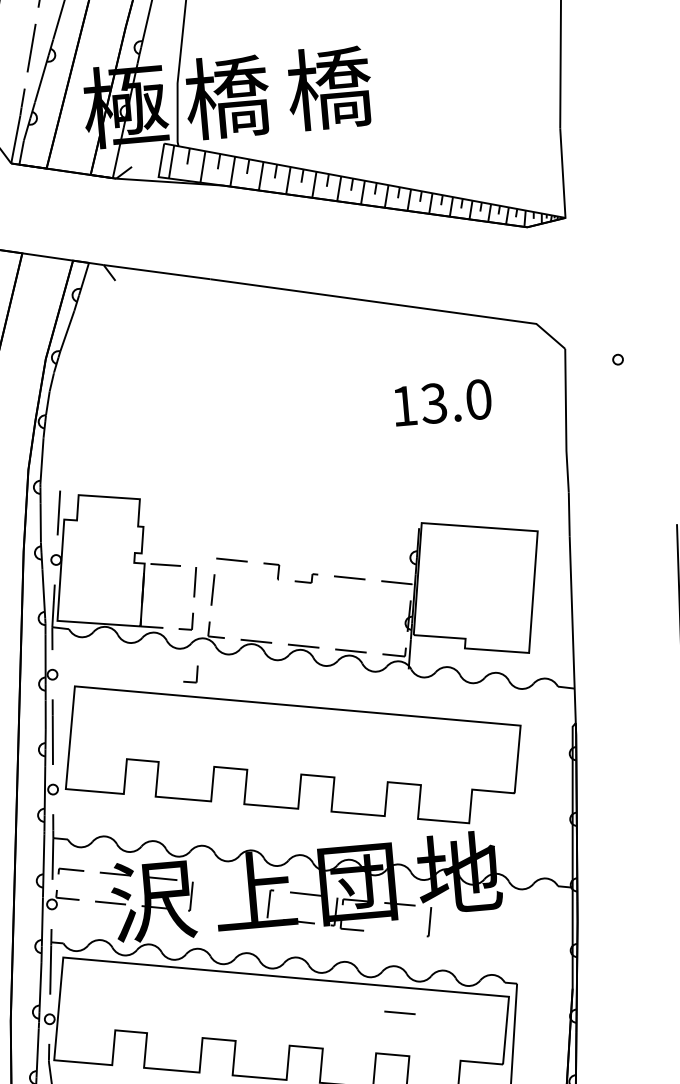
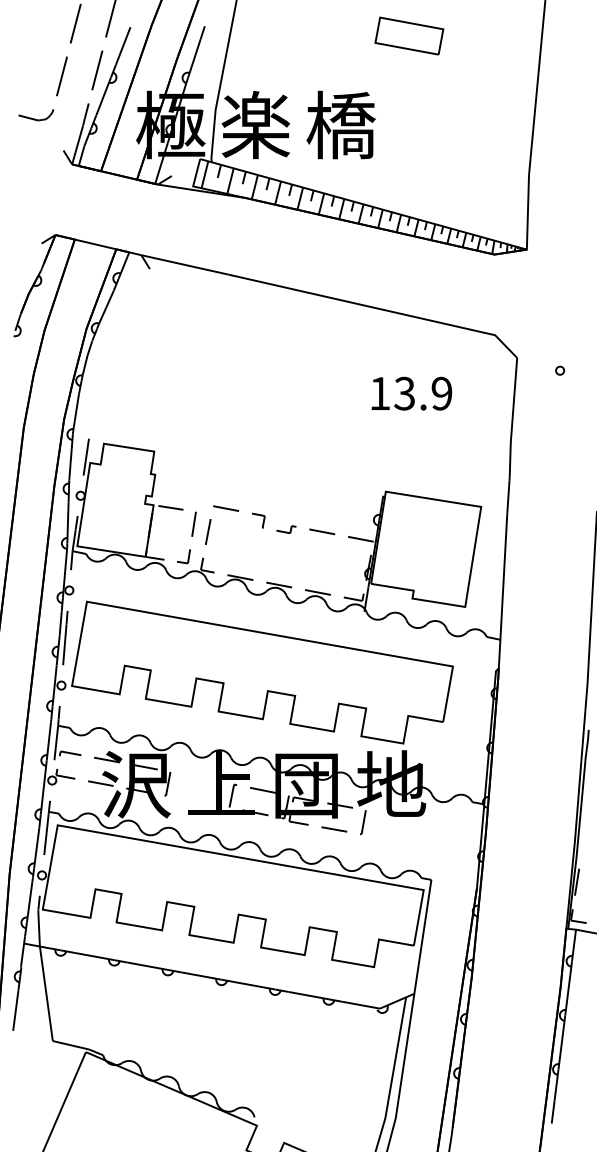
text: (226, 96) -> (255, 124), 橋 -> 楽
text: (478, 399) -> (441, 393), 13.0 -> 13.9
part: (190, 674) -> (183, 600), removed
line: (400, 1012) -> (334, 829), moved

